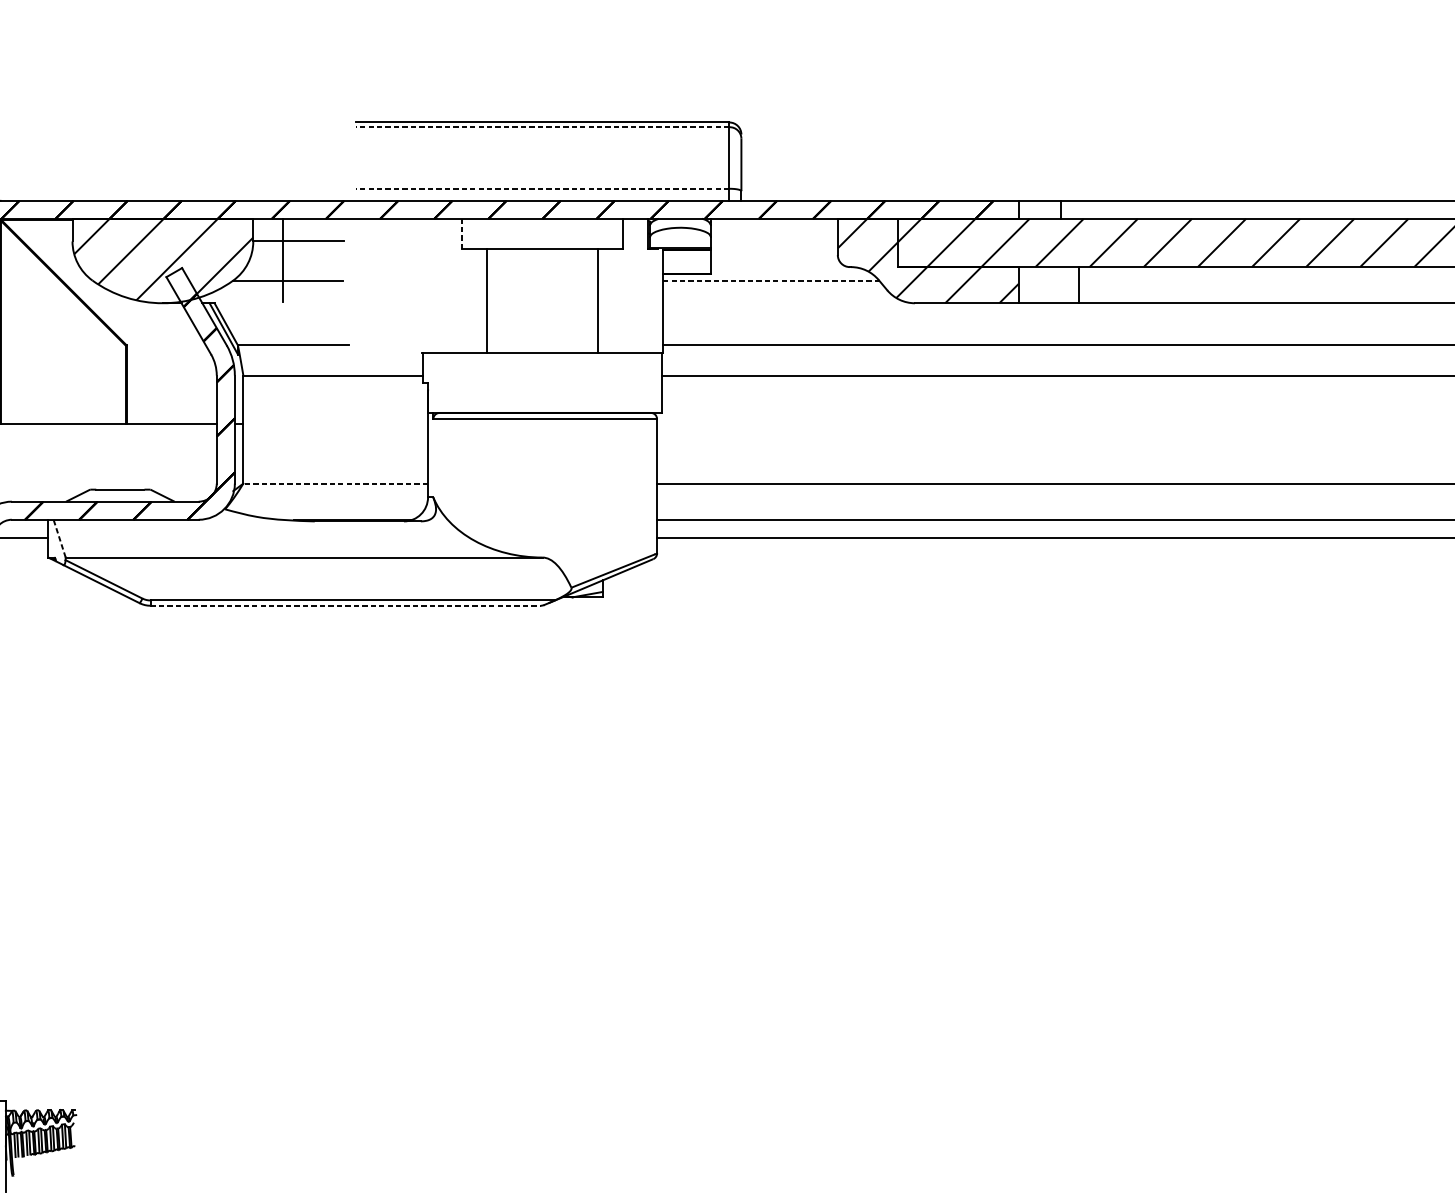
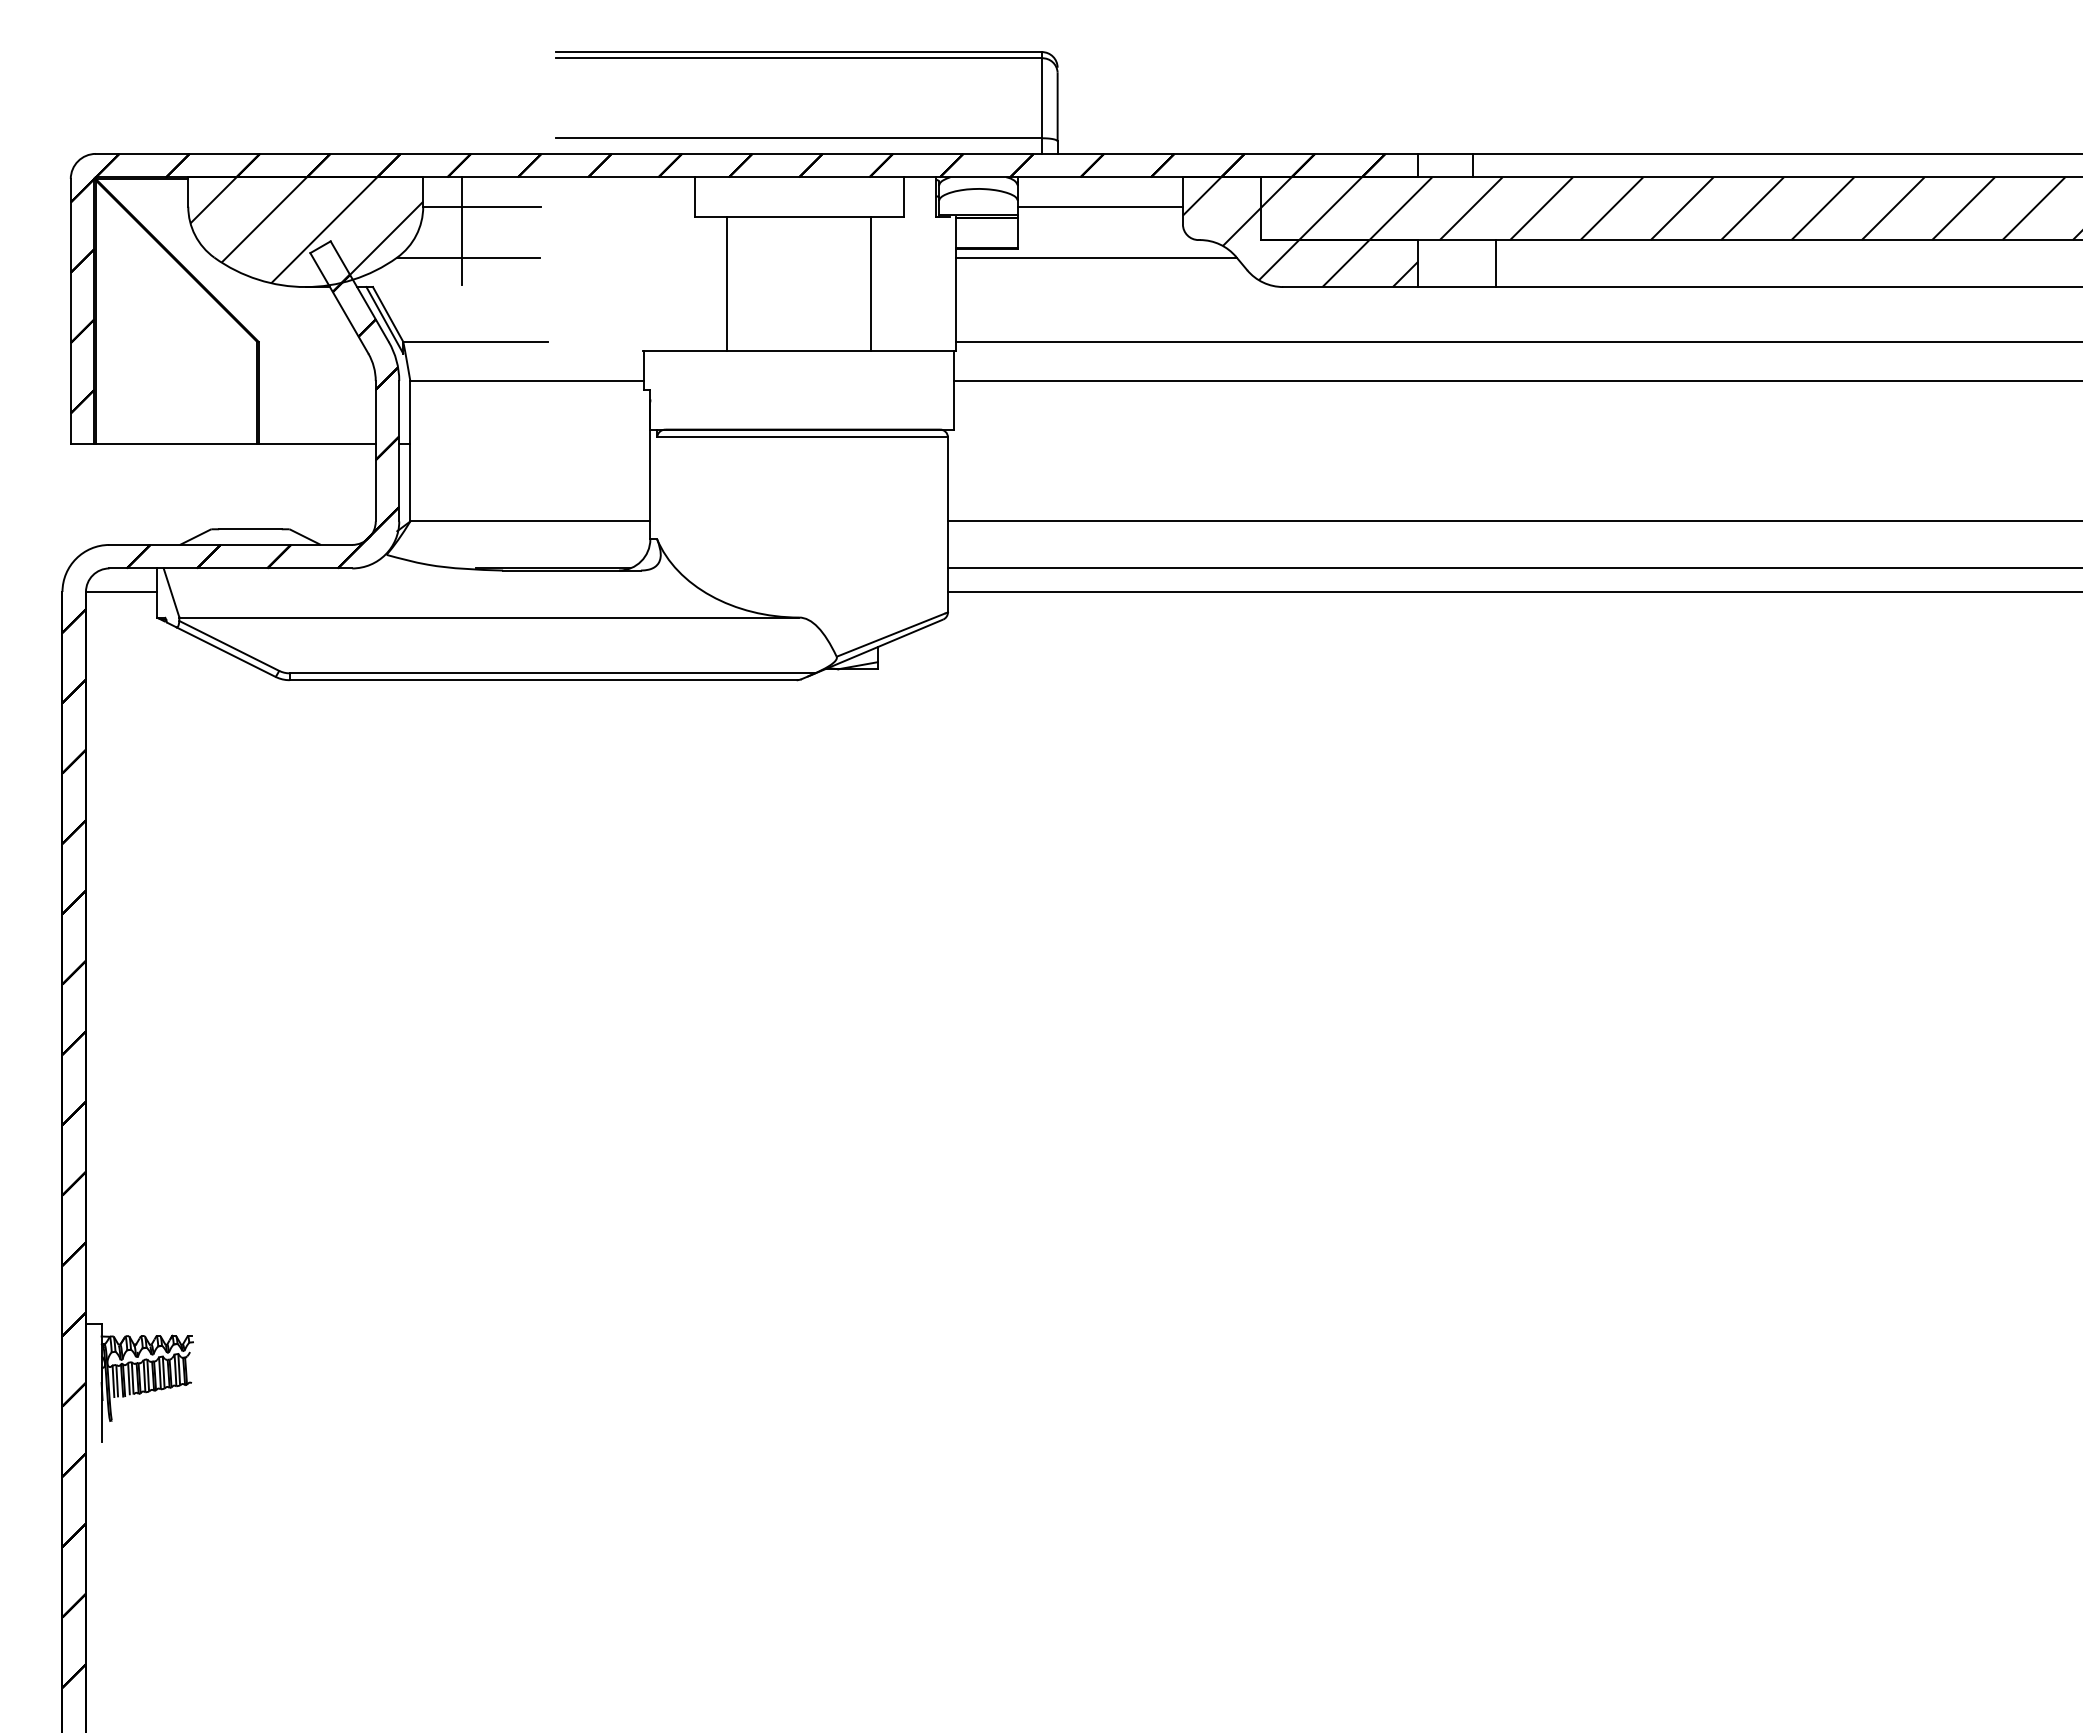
line: (542, 127) -> (799, 58), dashed -> solid
line: (542, 188) -> (799, 138), dashed -> solid
line: (462, 233) -> (694, 196), dashed -> solid
line: (773, 241) -> (1099, 206), added
line: (771, 280) -> (1096, 257), dashed -> solid
line: (335, 483) -> (529, 521), dashed -> solid
line: (59, 539) -> (171, 593), dashed -> solid
line: (345, 605) -> (543, 680), dashed -> solid

